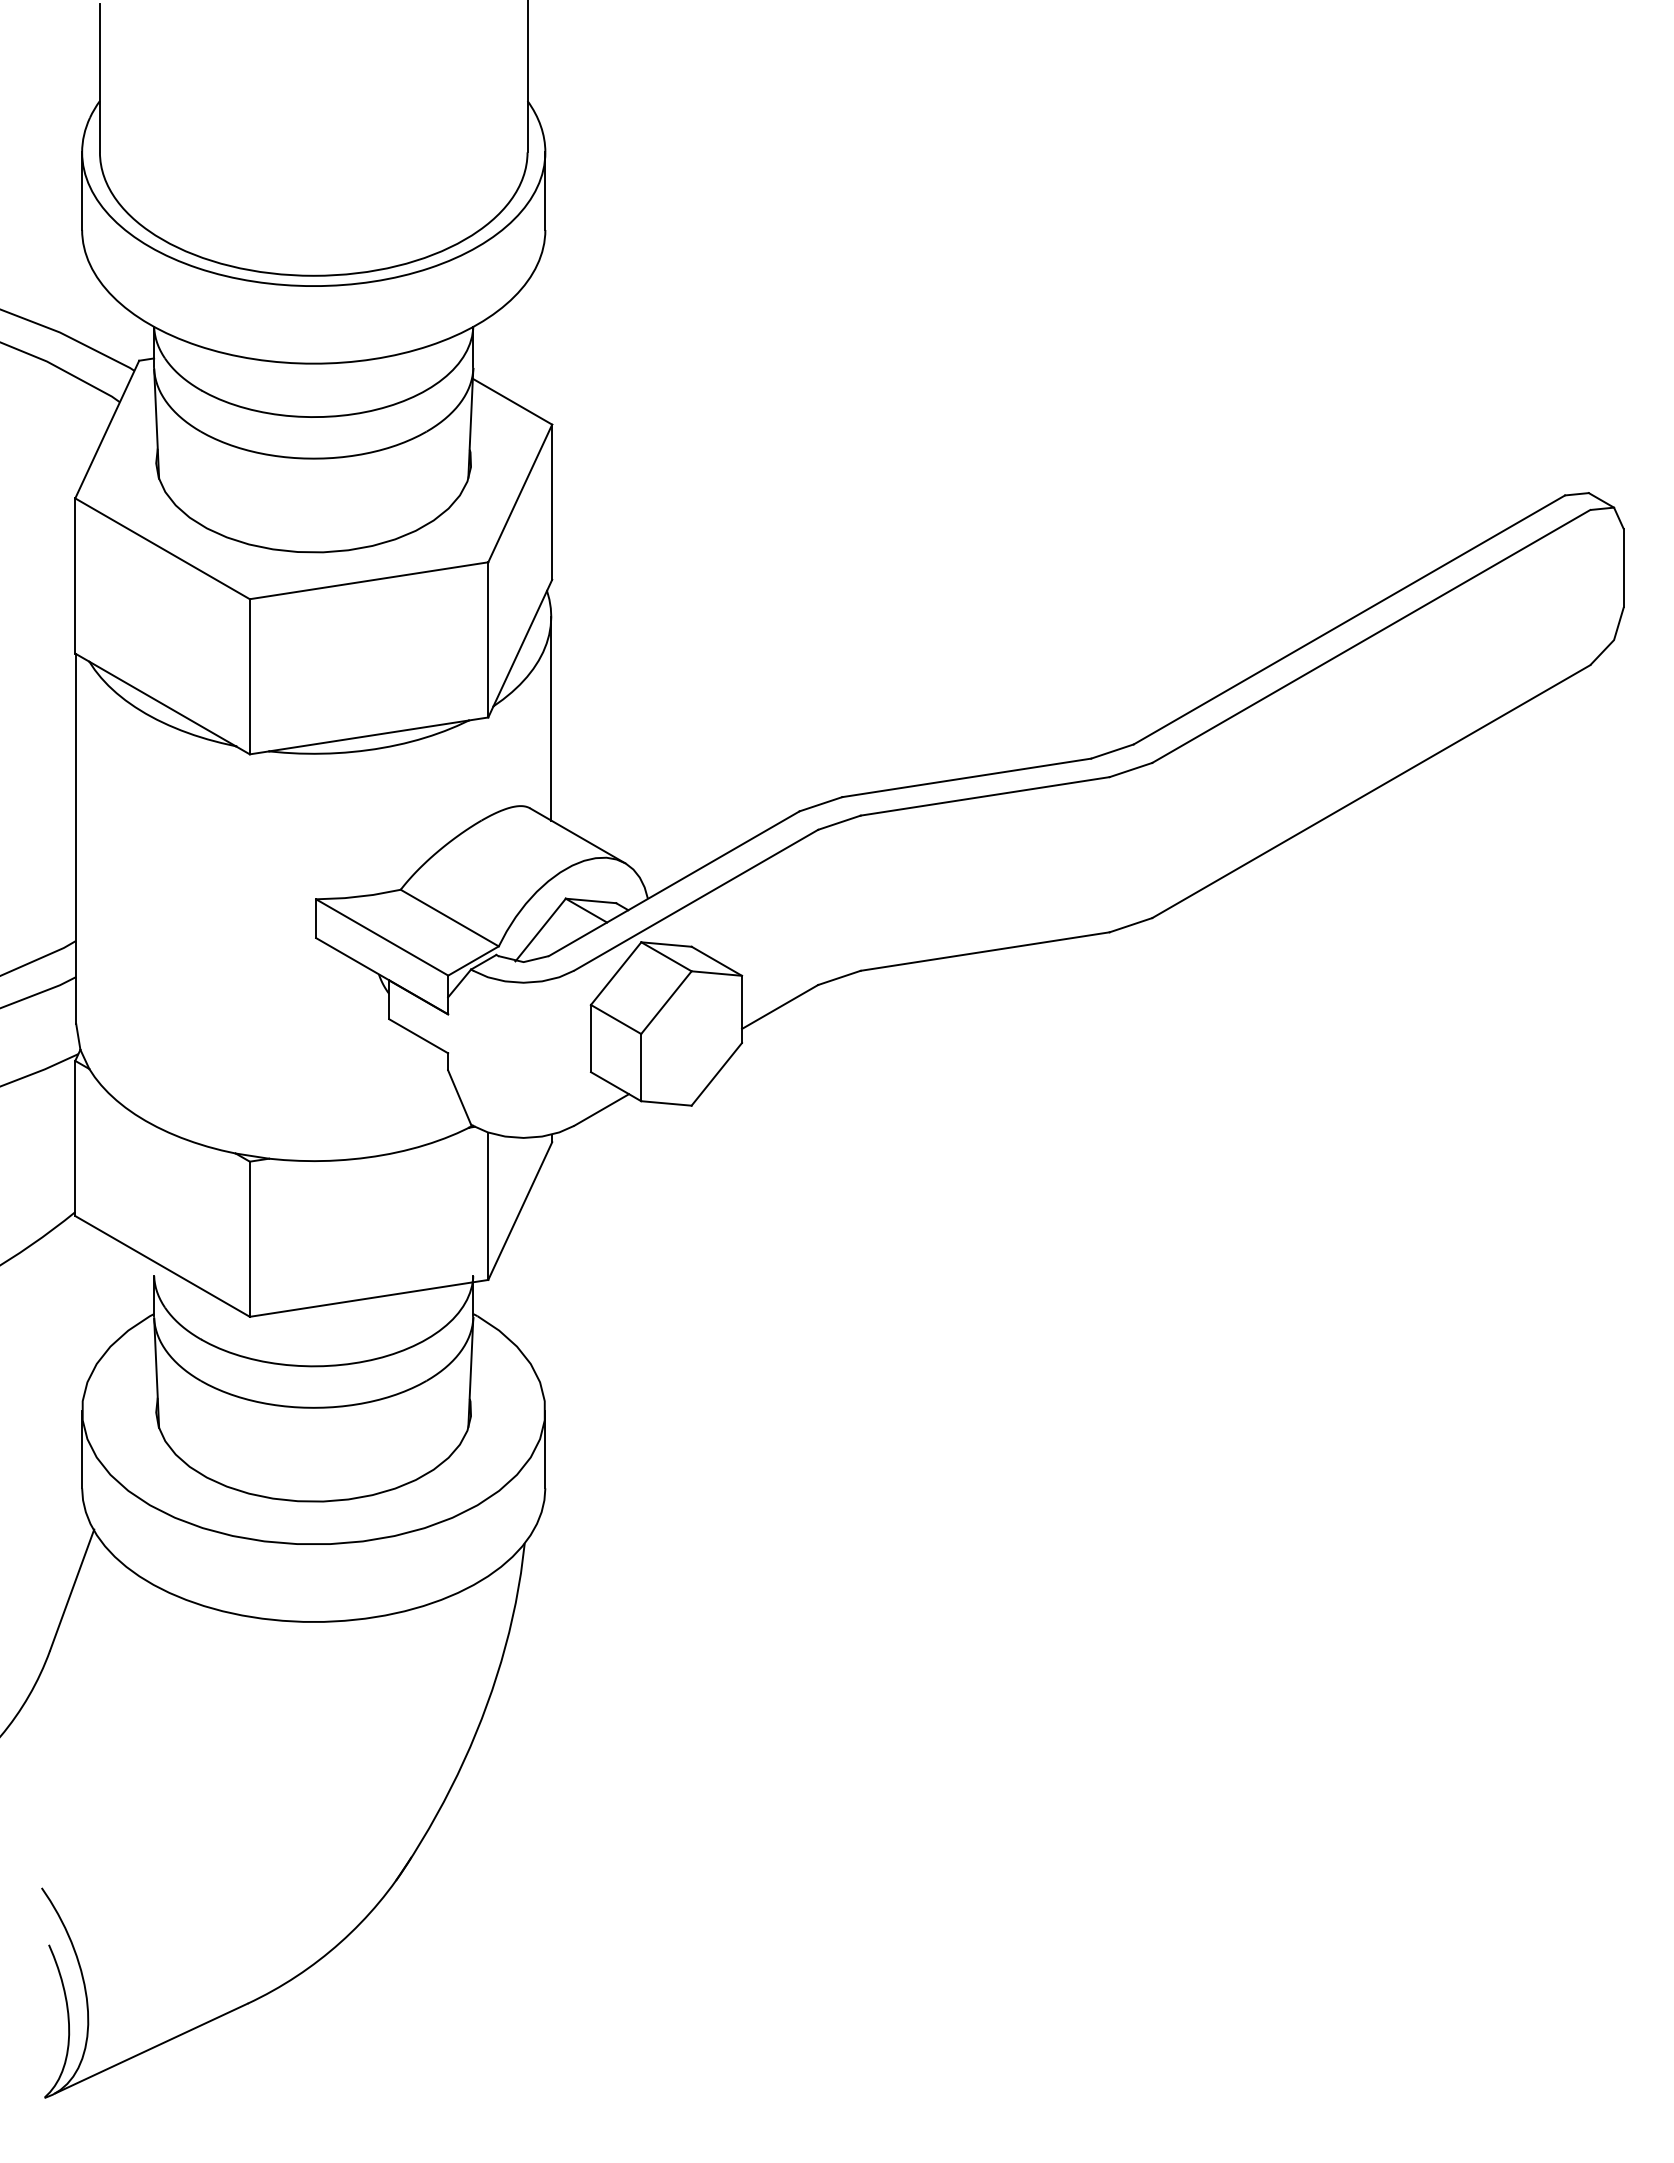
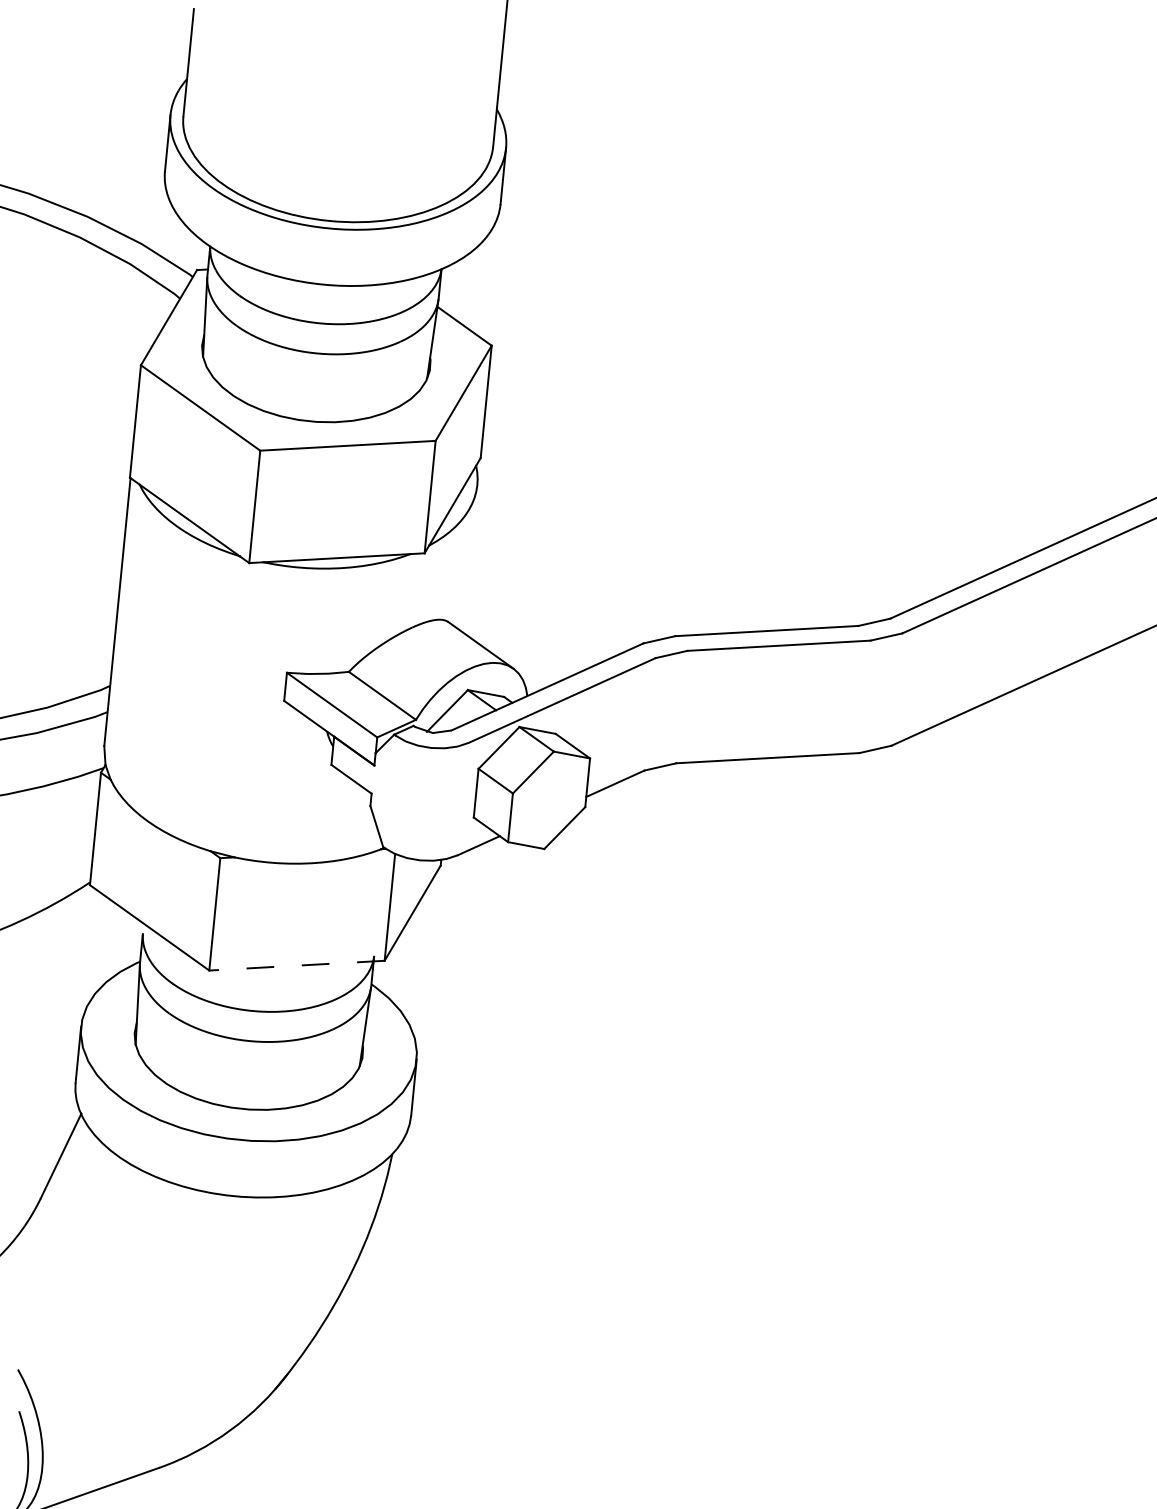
line: (551, 718) -> (470, 558), removed
line: (369, 1298) -> (297, 965), solid -> dashed

